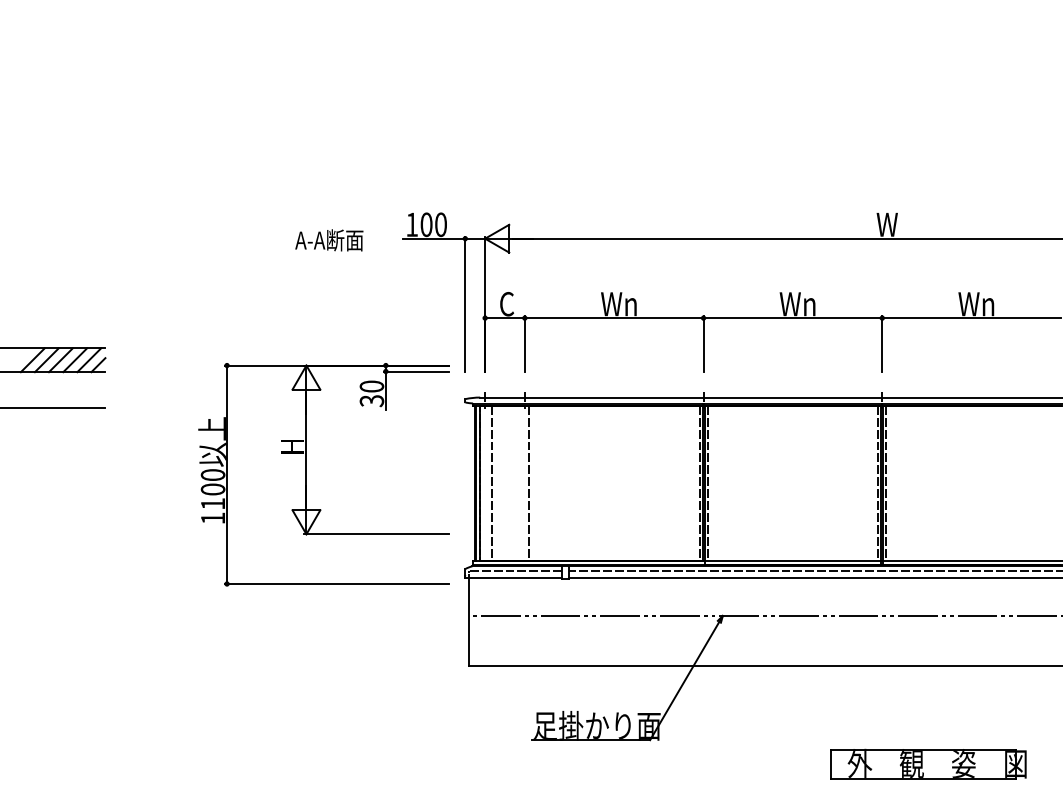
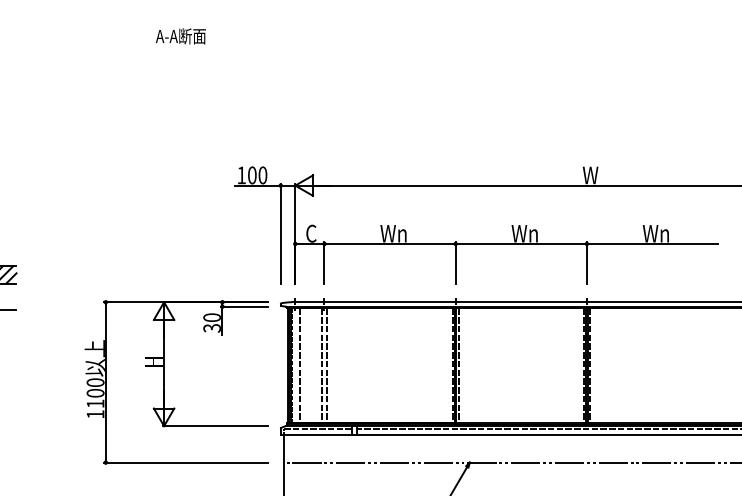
text: (329, 240) -> (181, 36), moved
part: (306, 474) -> (164, 382), moved
line: (520, 483) -> (321, 365), added

